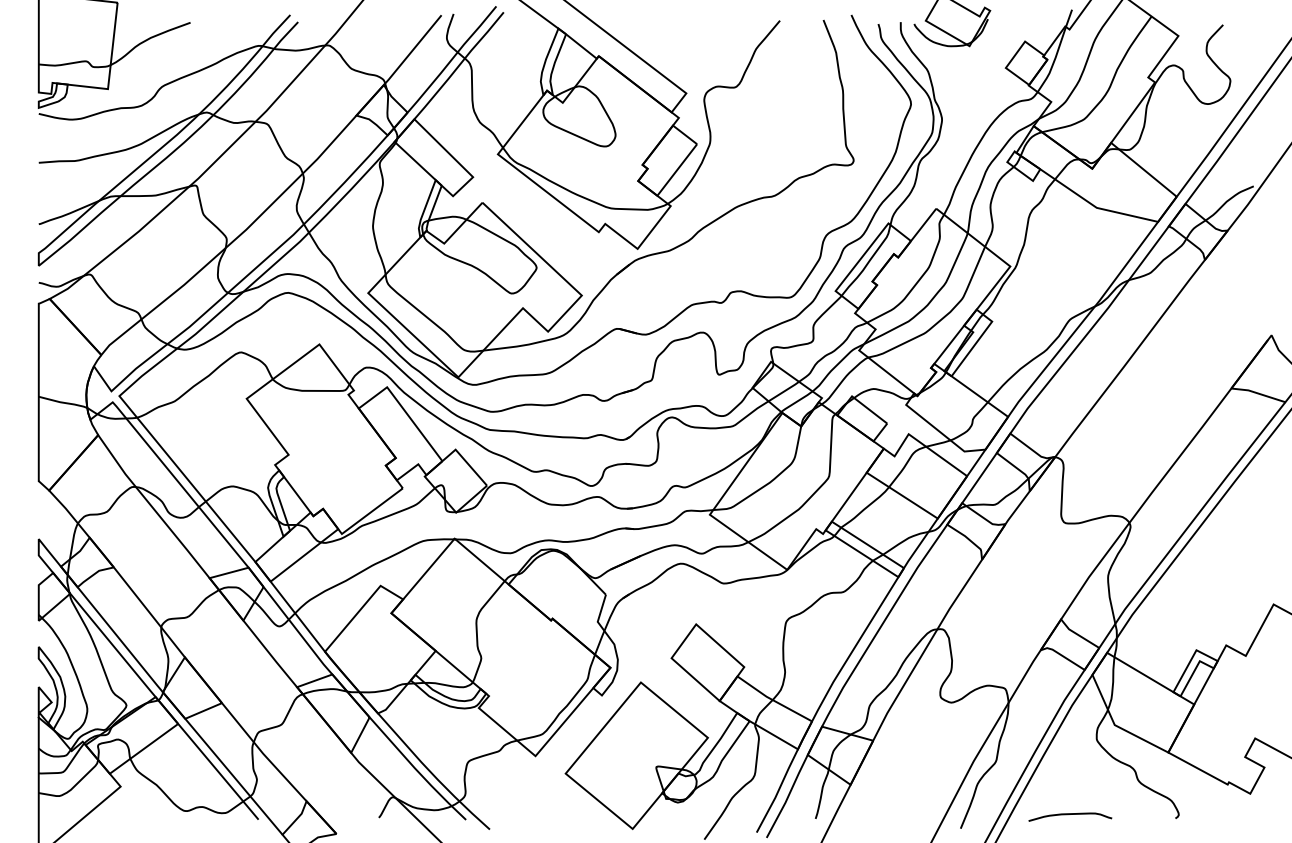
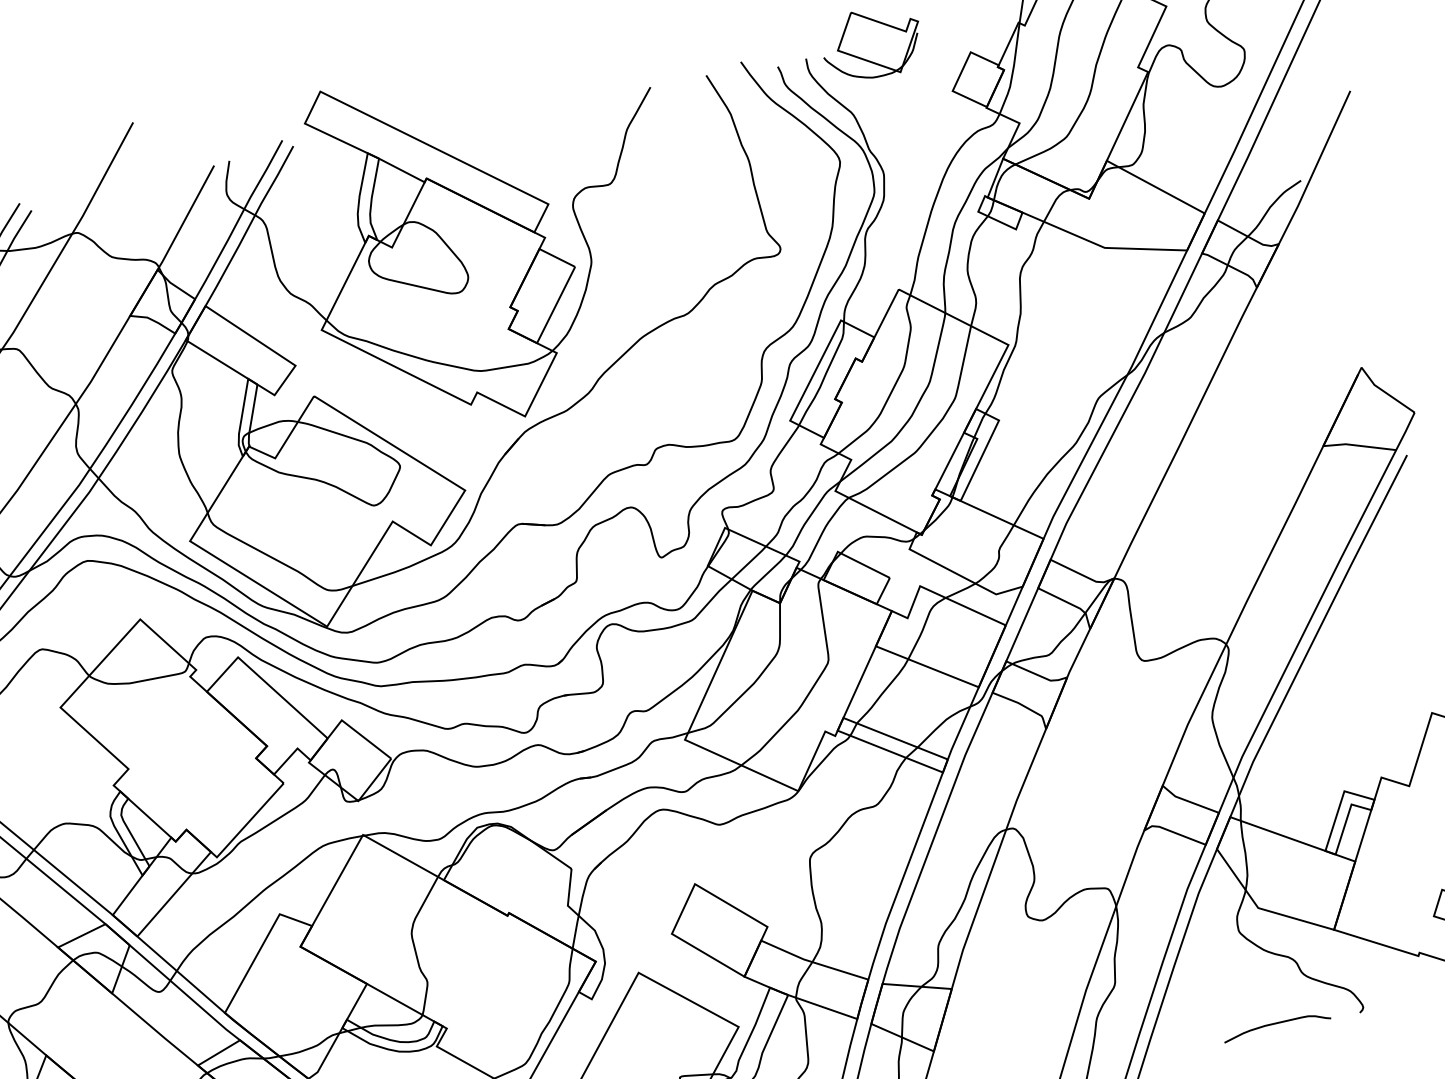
curve: (1070, 814) -> (1276, 1023), moved

